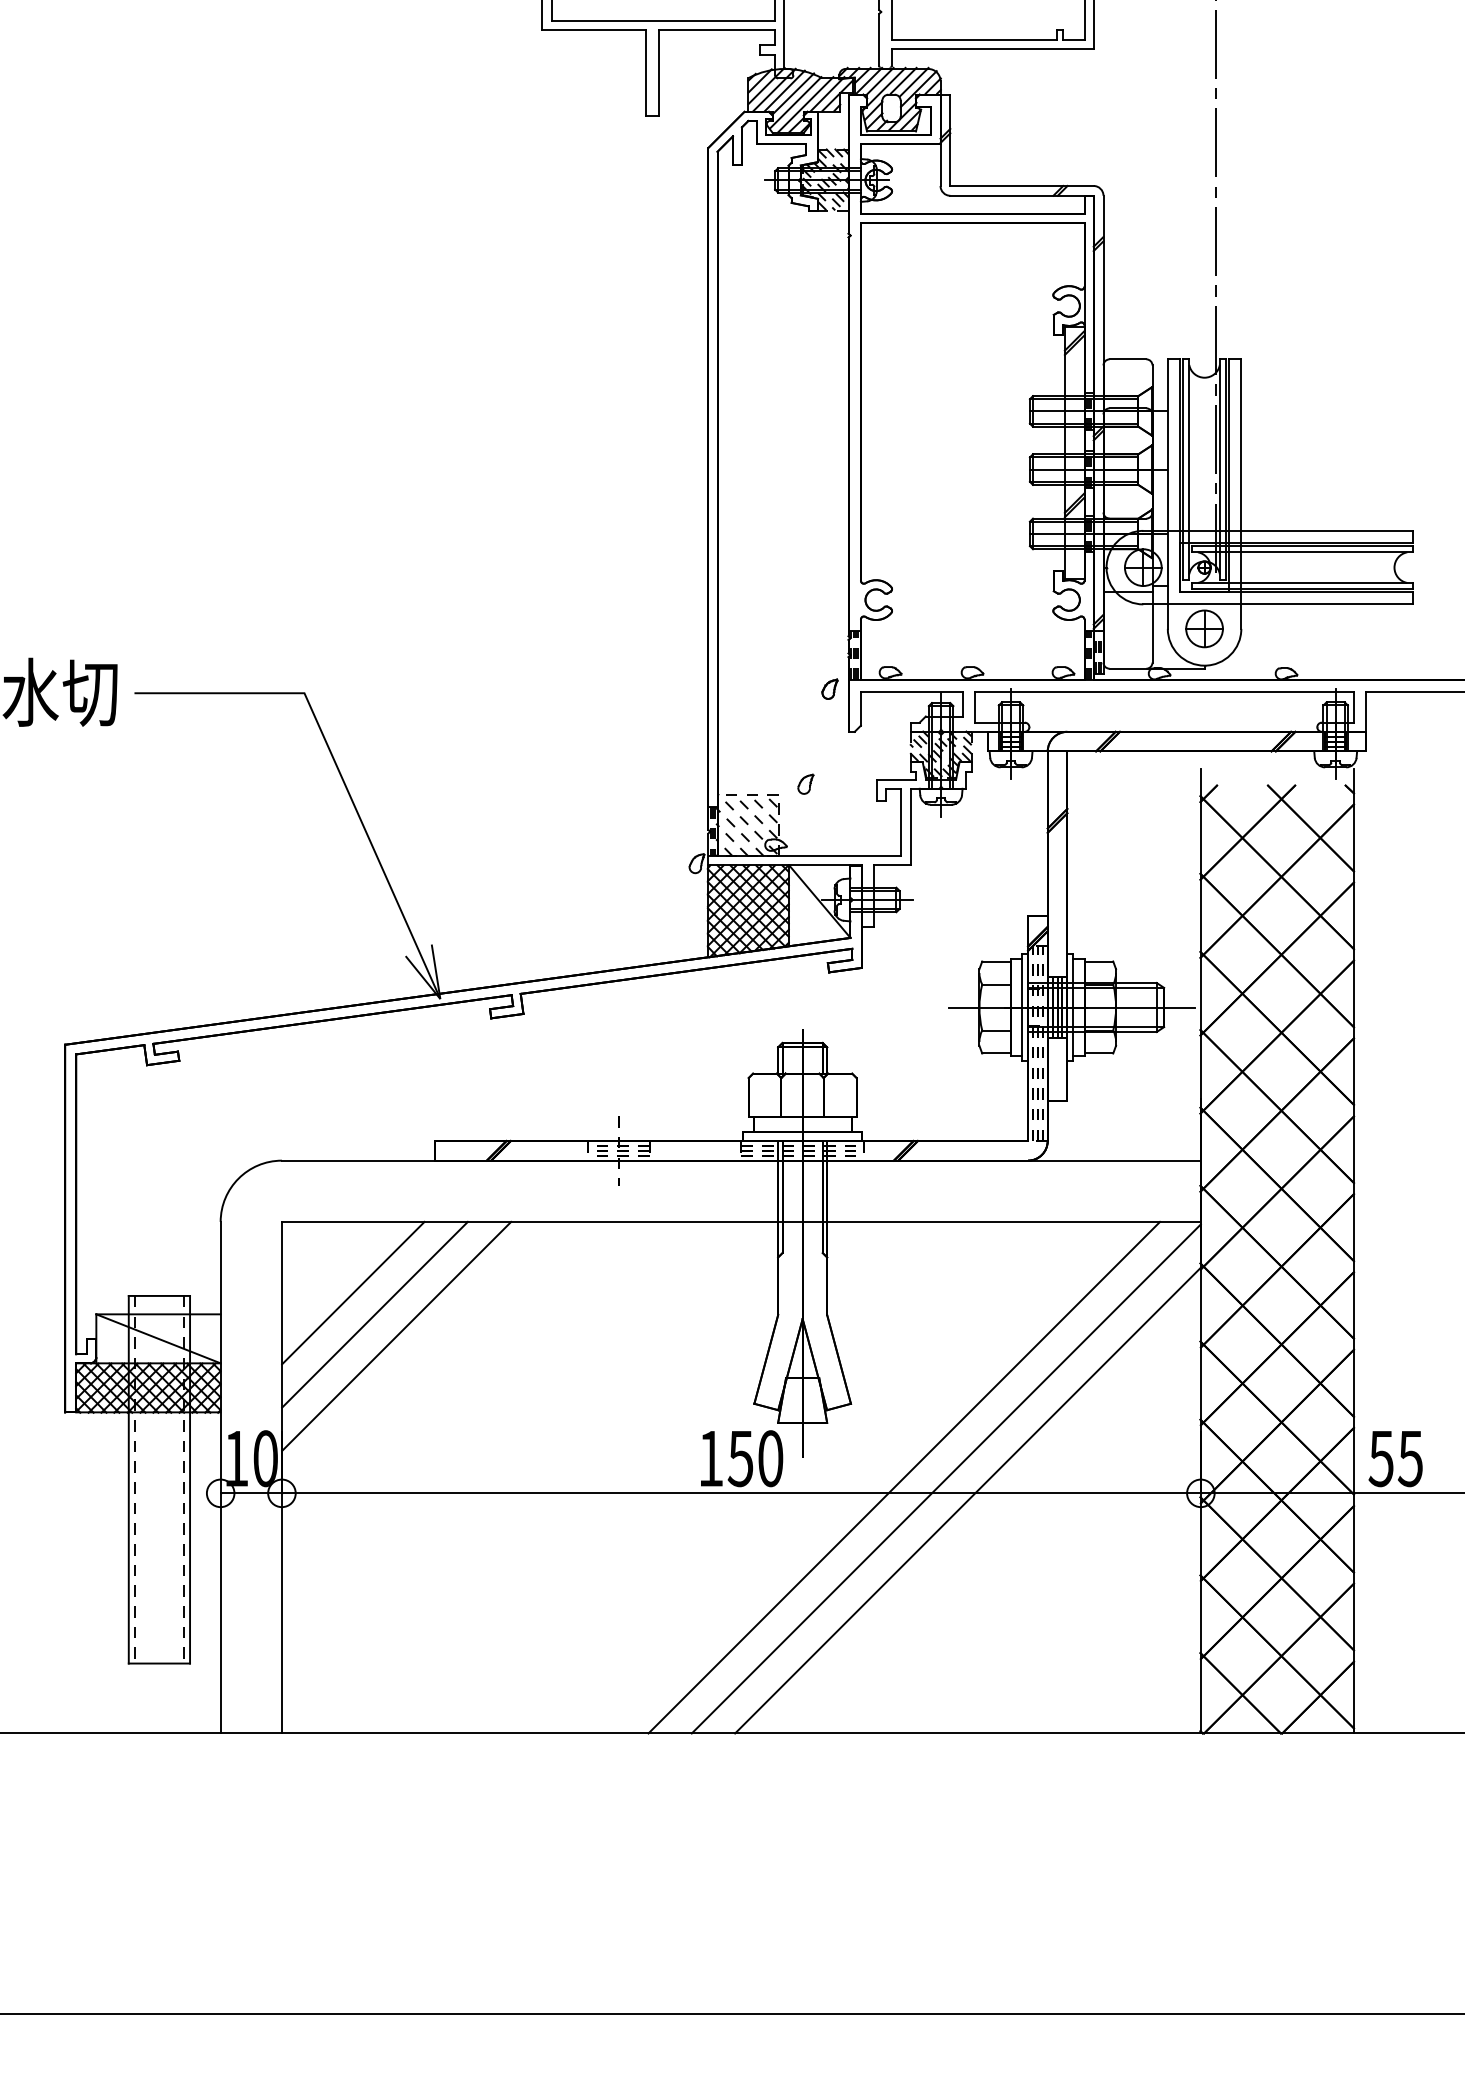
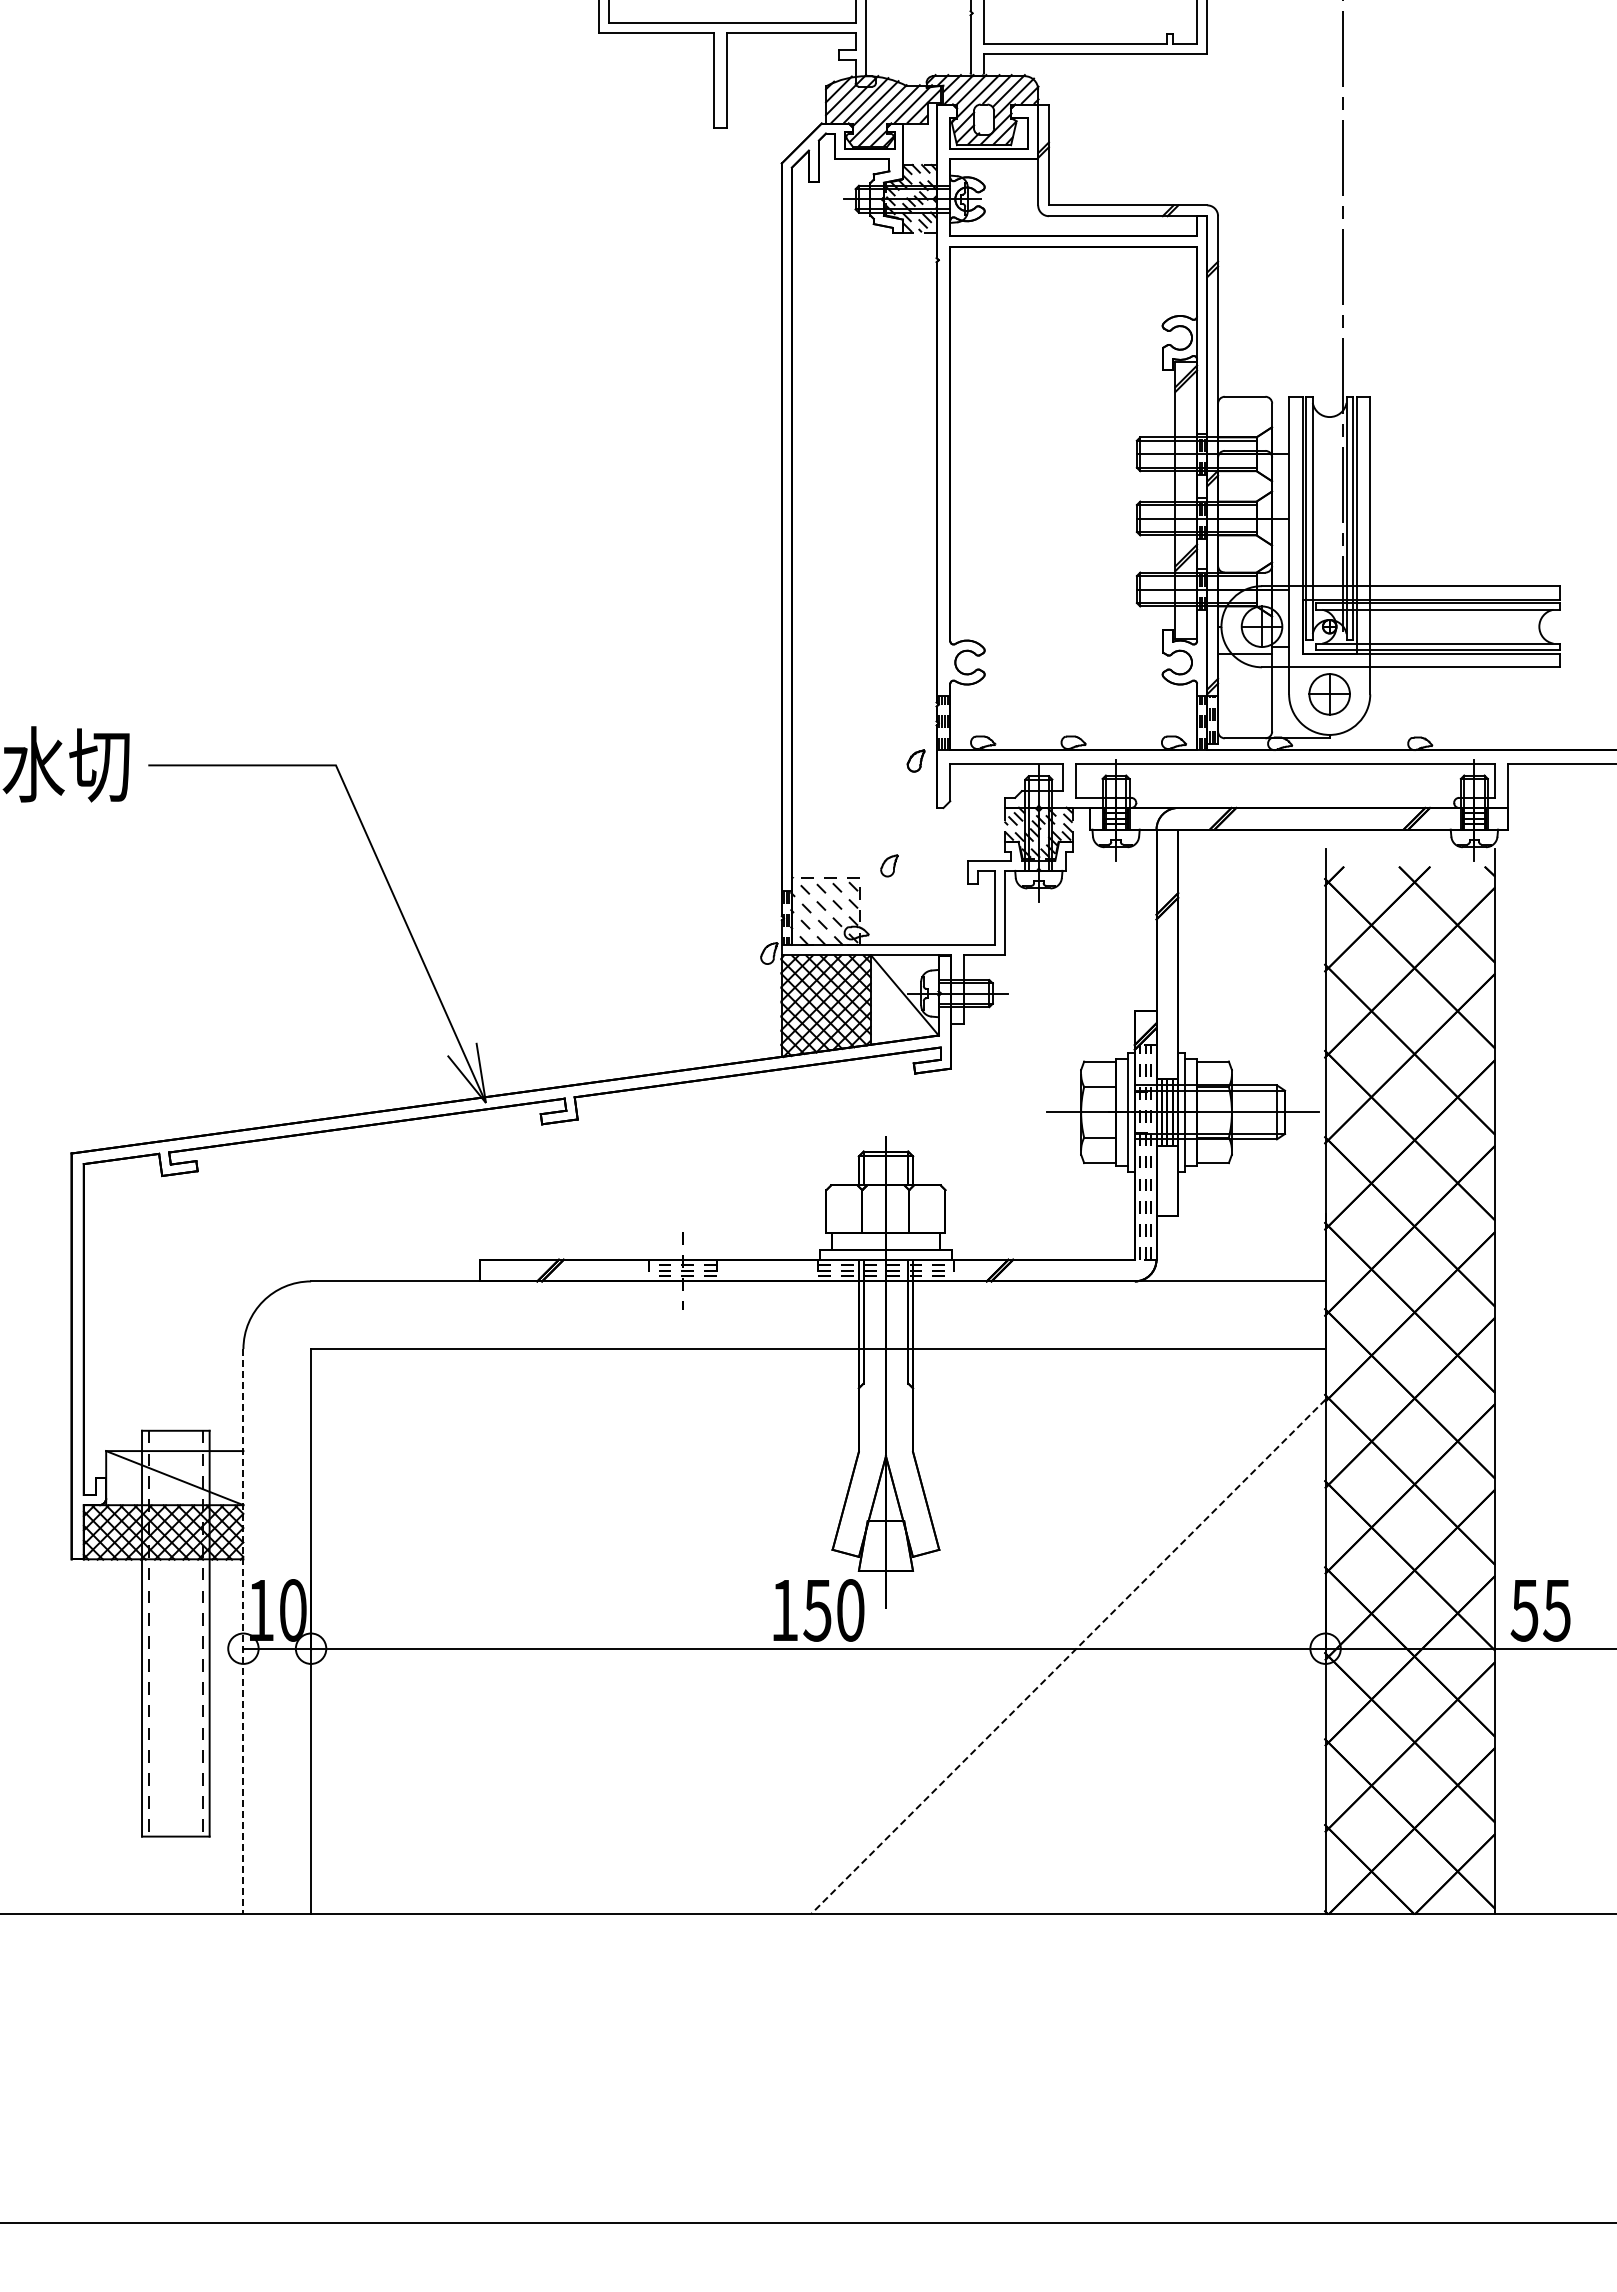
line: (352, 1292) -> (389, 1427), removed
line: (374, 1314) -> (413, 1451), removed
line: (396, 1336) -> (437, 1475), removed
line: (220, 1477) -> (243, 1631), solid -> dashed
line: (903, 1477) -> (997, 1631), removed
line: (946, 1478) -> (1044, 1632), removed
line: (968, 1500) -> (1068, 1656), solid -> dashed

